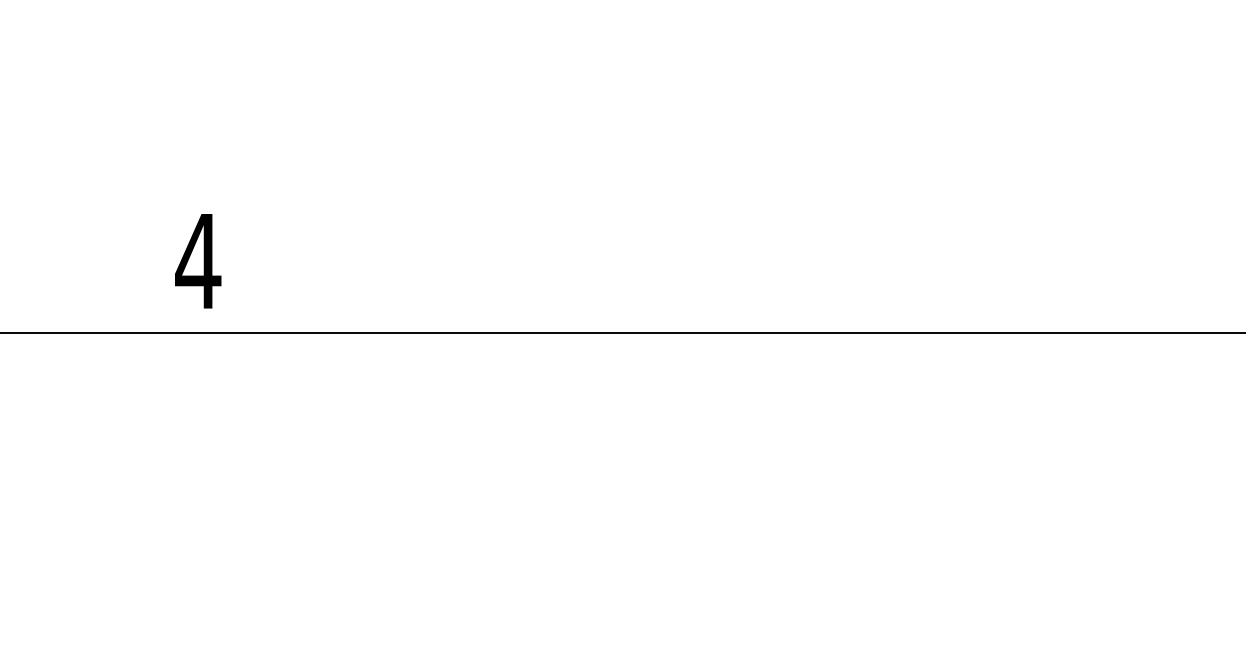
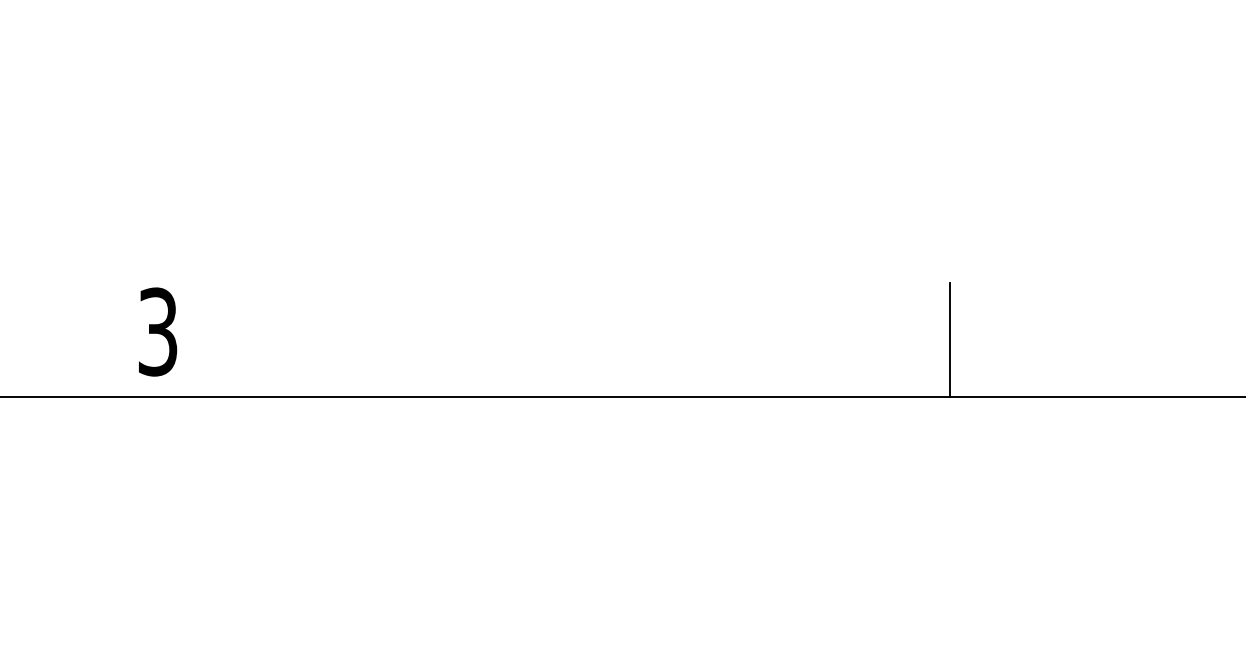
text: (197, 260) -> (157, 331), 4 -> 3
line: (1068, 269) -> (950, 339), added

